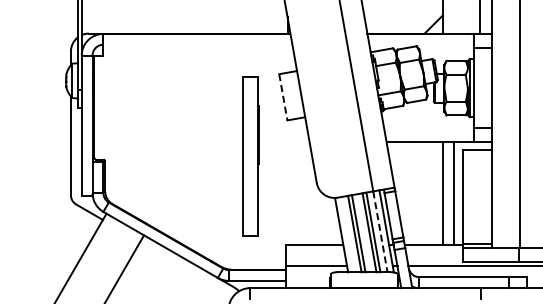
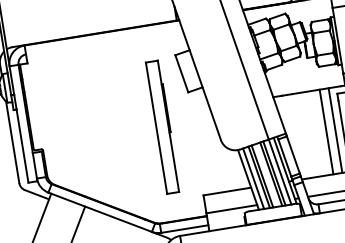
line: (283, 97) -> (182, 73), dashed -> solid
line: (380, 232) -> (280, 172), dashed -> solid
line: (347, 234) -> (253, 178), added

